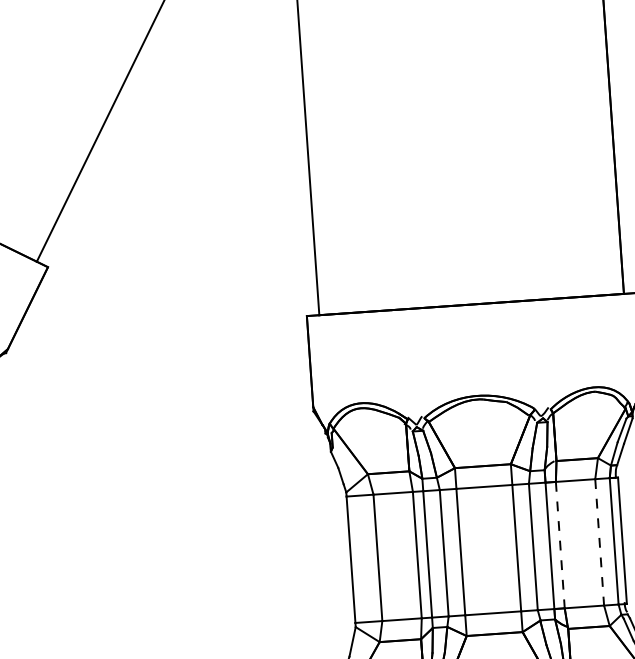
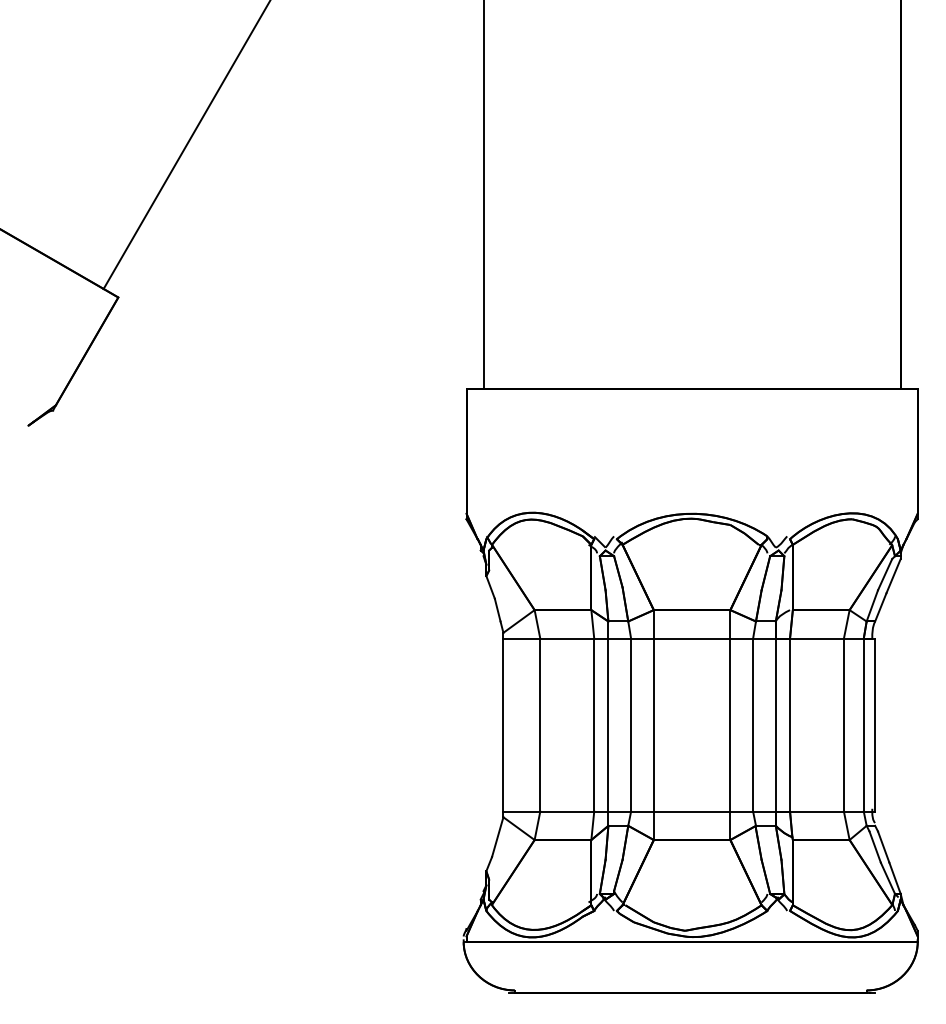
line: (599, 542) -> (843, 725), dashed -> solid
line: (560, 545) -> (790, 725), dashed -> solid

